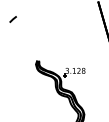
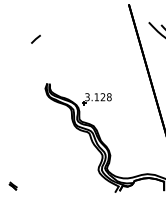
line: (12, 18) -> (35, 38), moved

